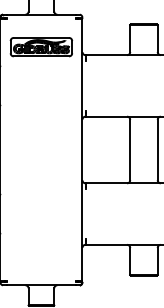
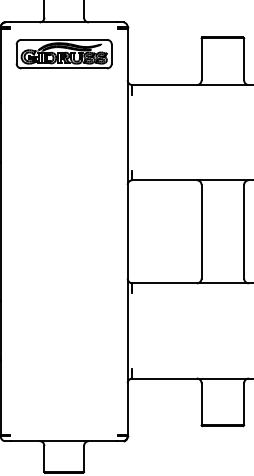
part: (41, 47) -> (64, 54), moved

